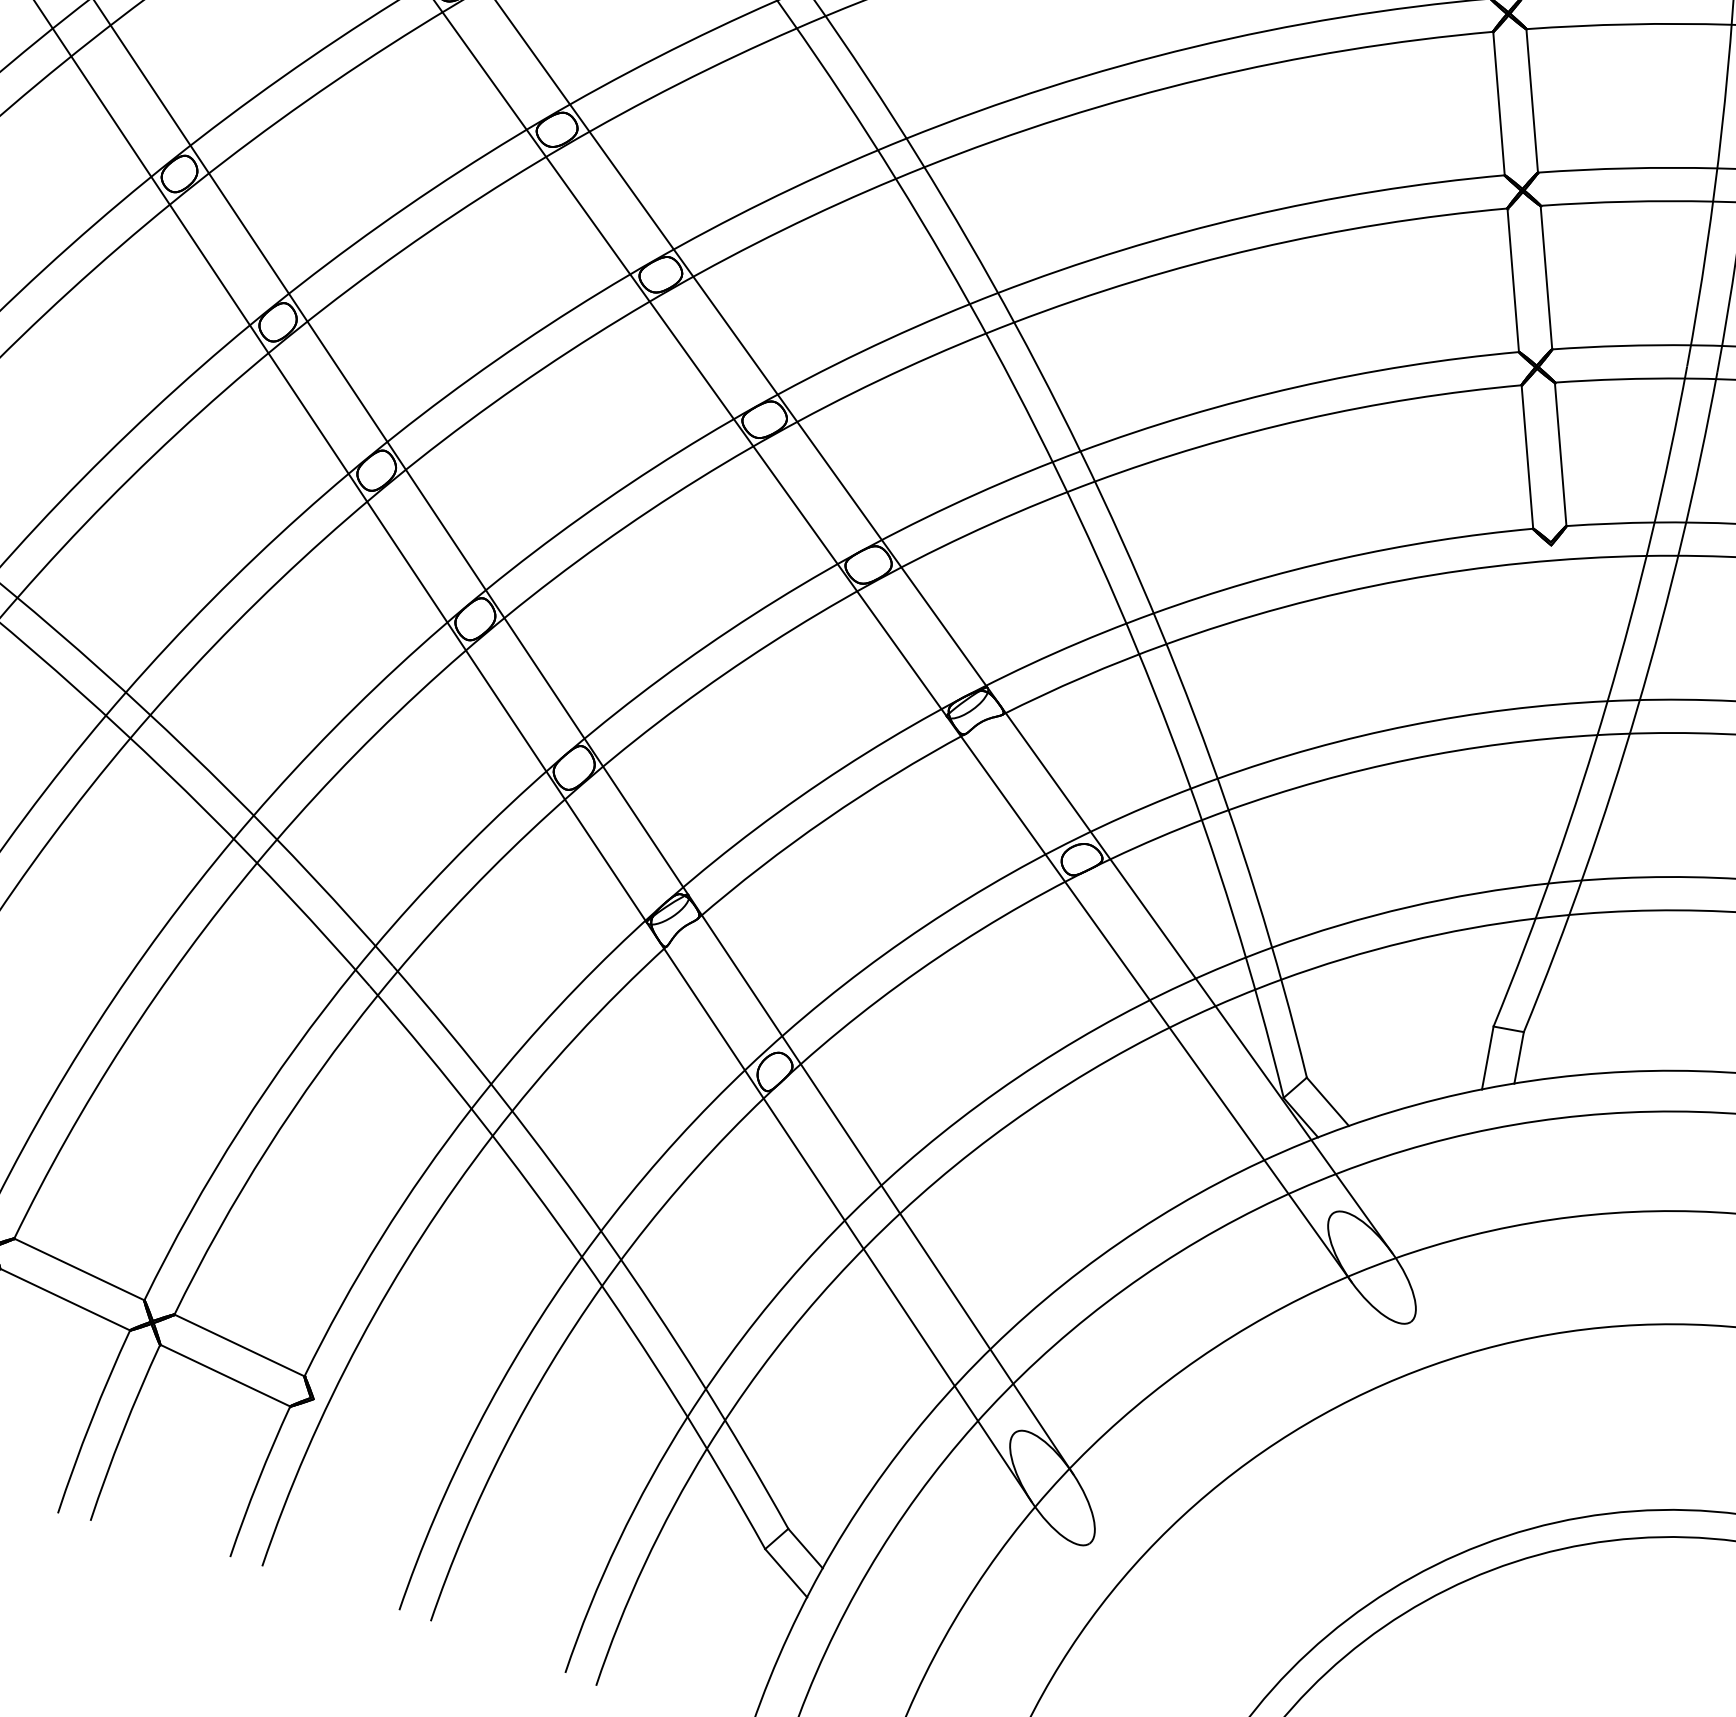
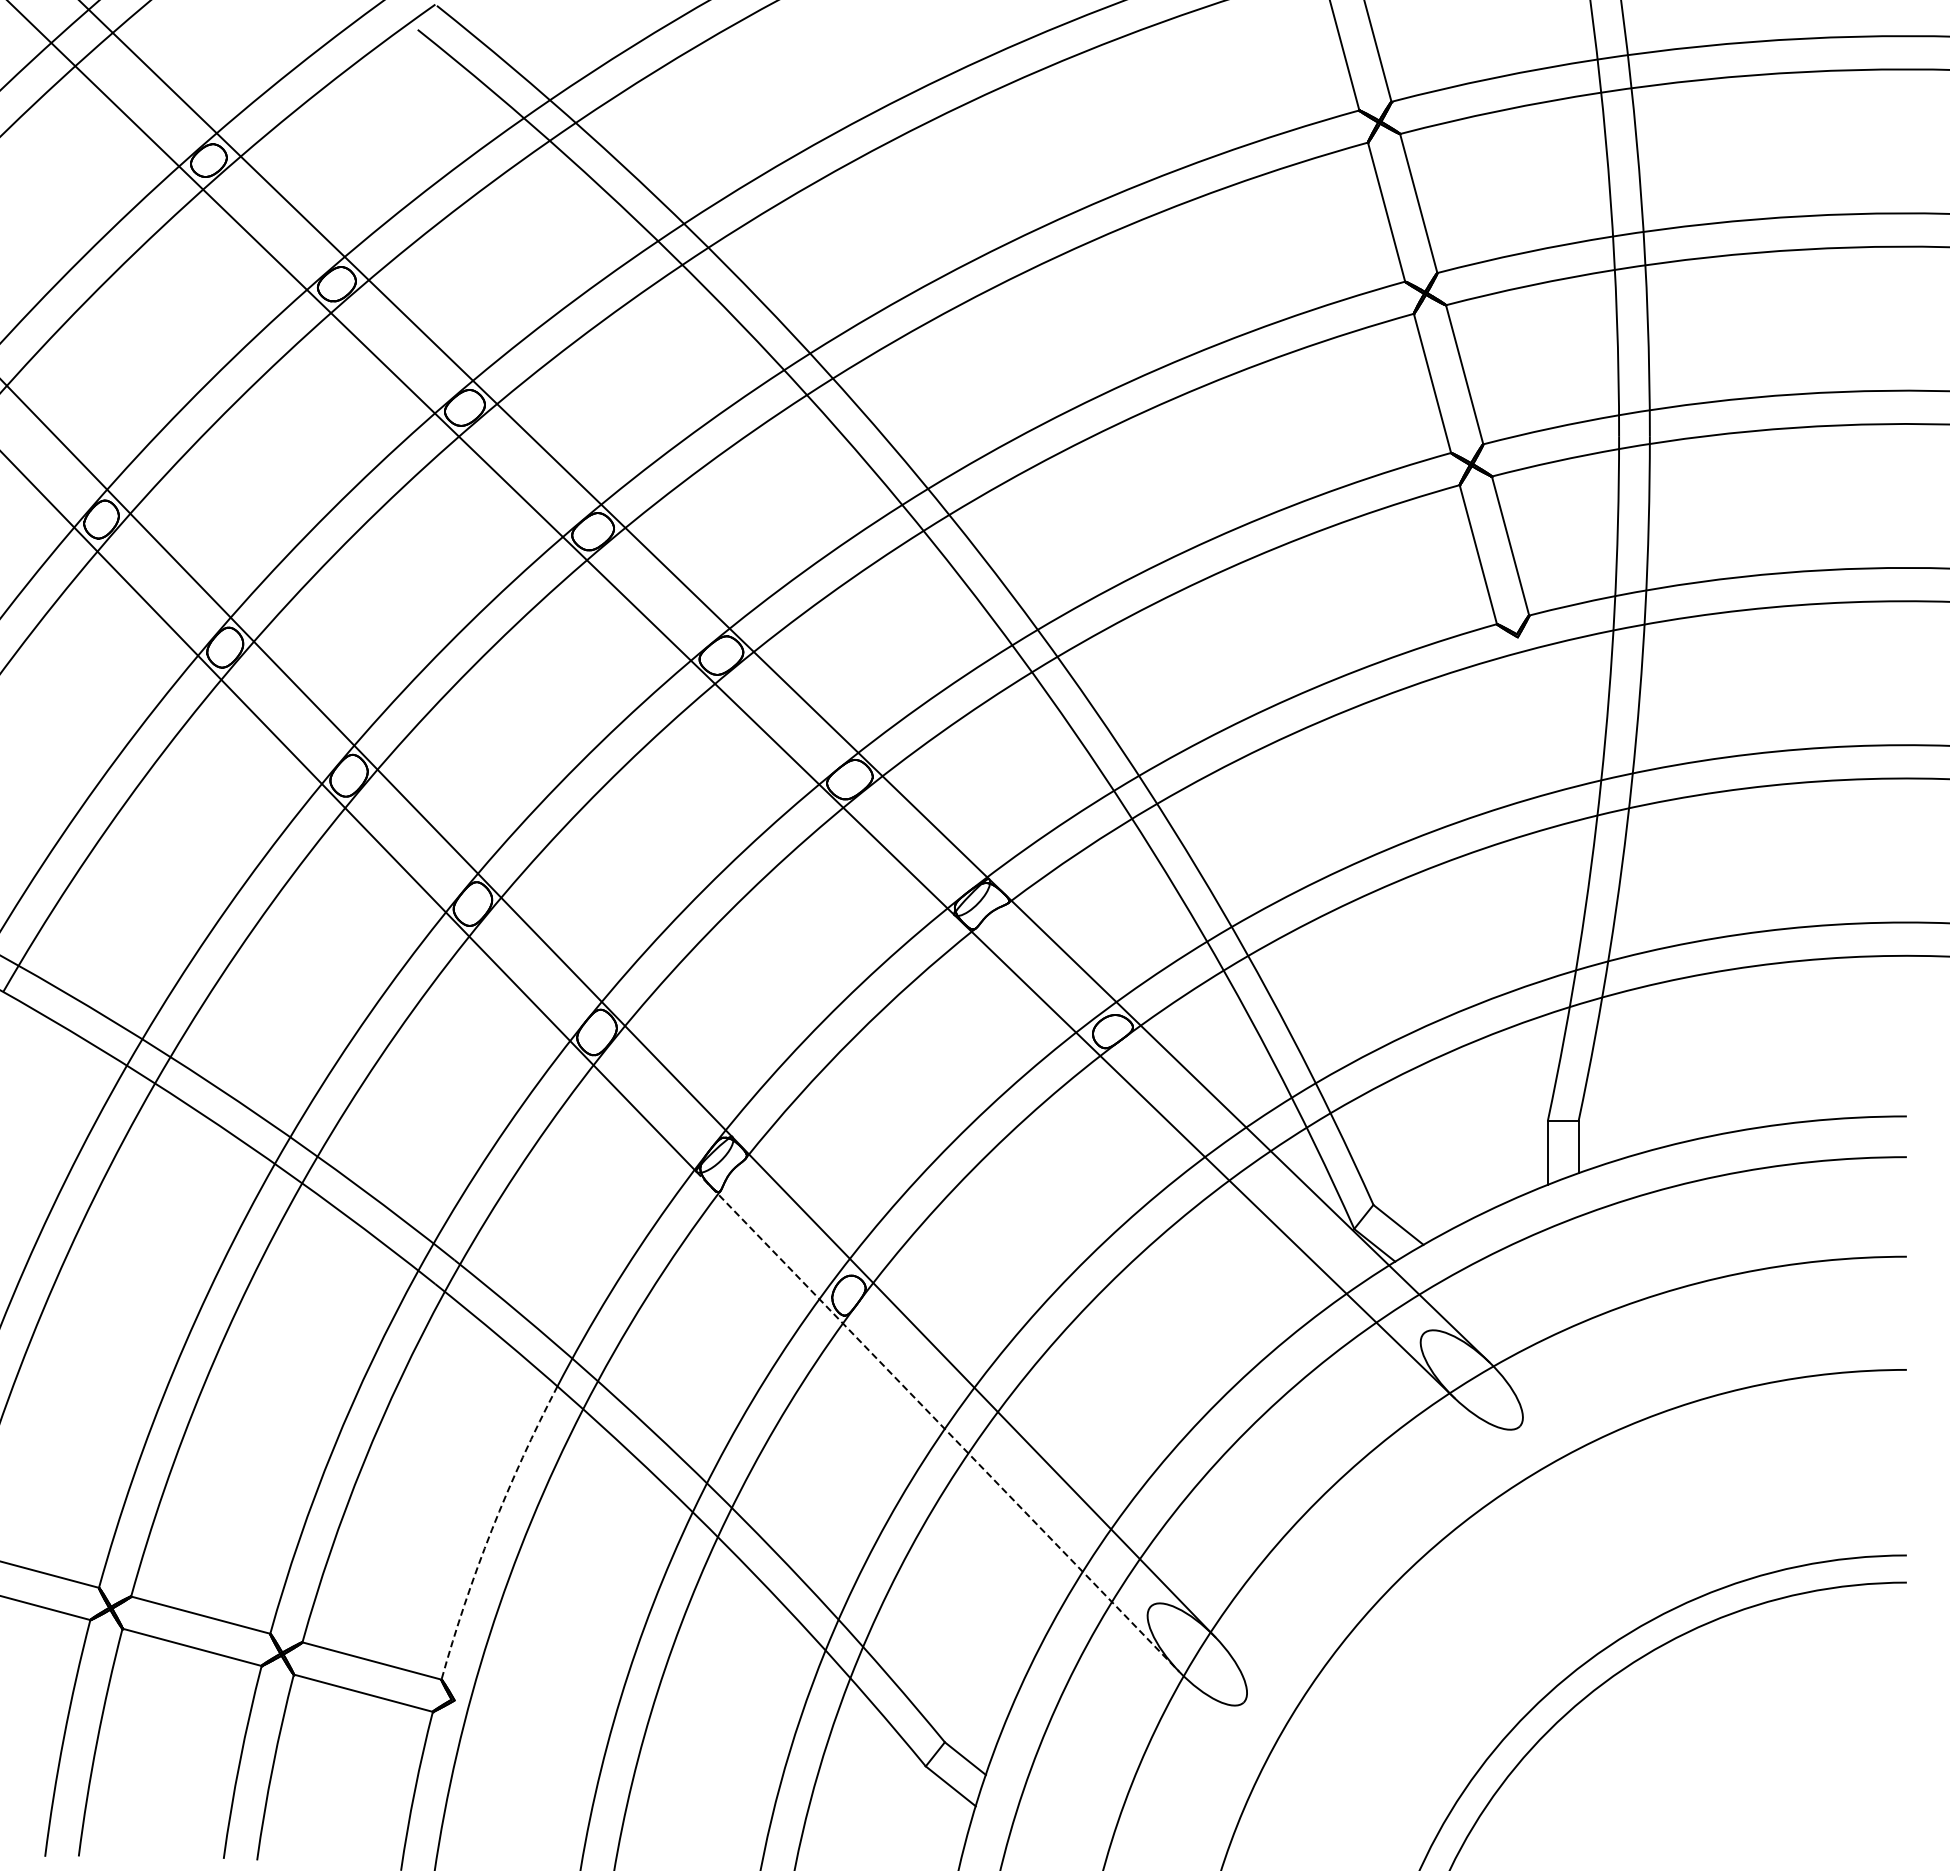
line: (838, 1211) -> (937, 1421), solid -> dashed
arc: (380, 1238) -> (491, 1530), solid -> dashed

